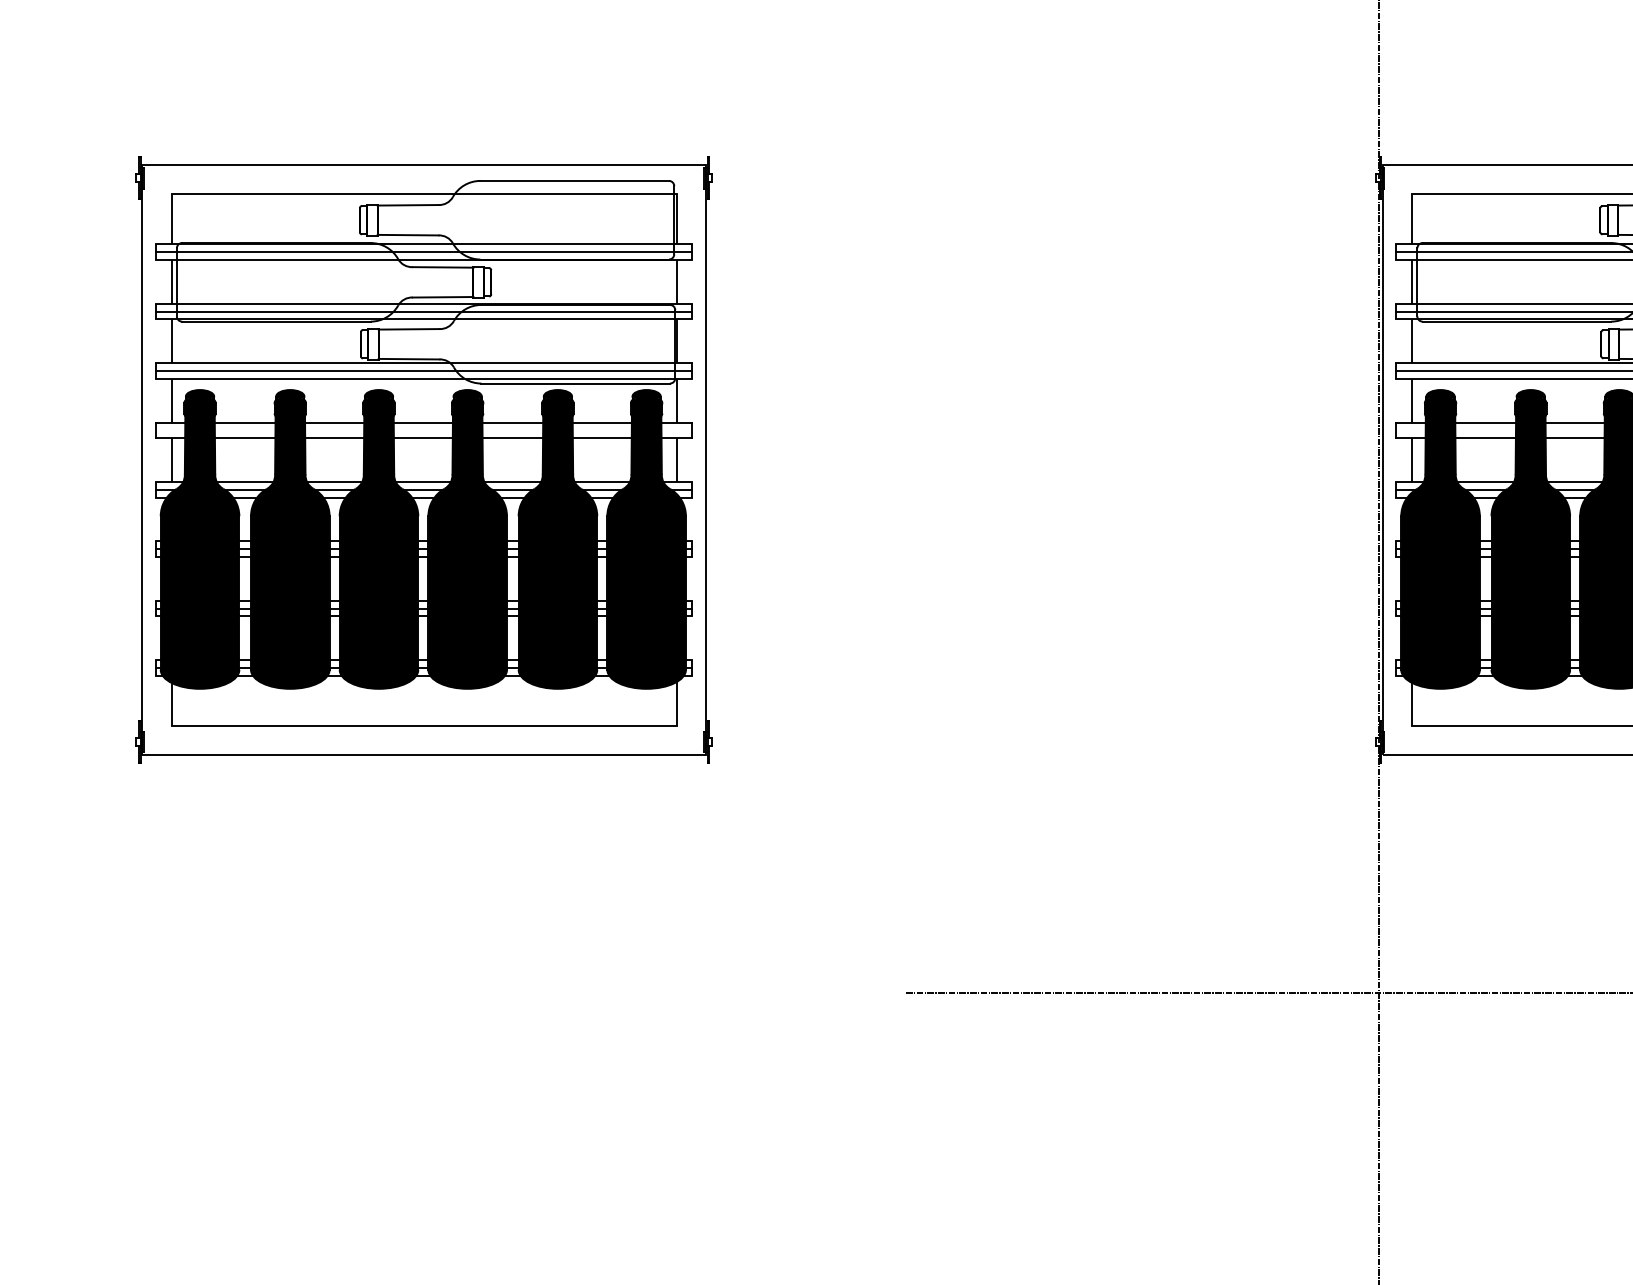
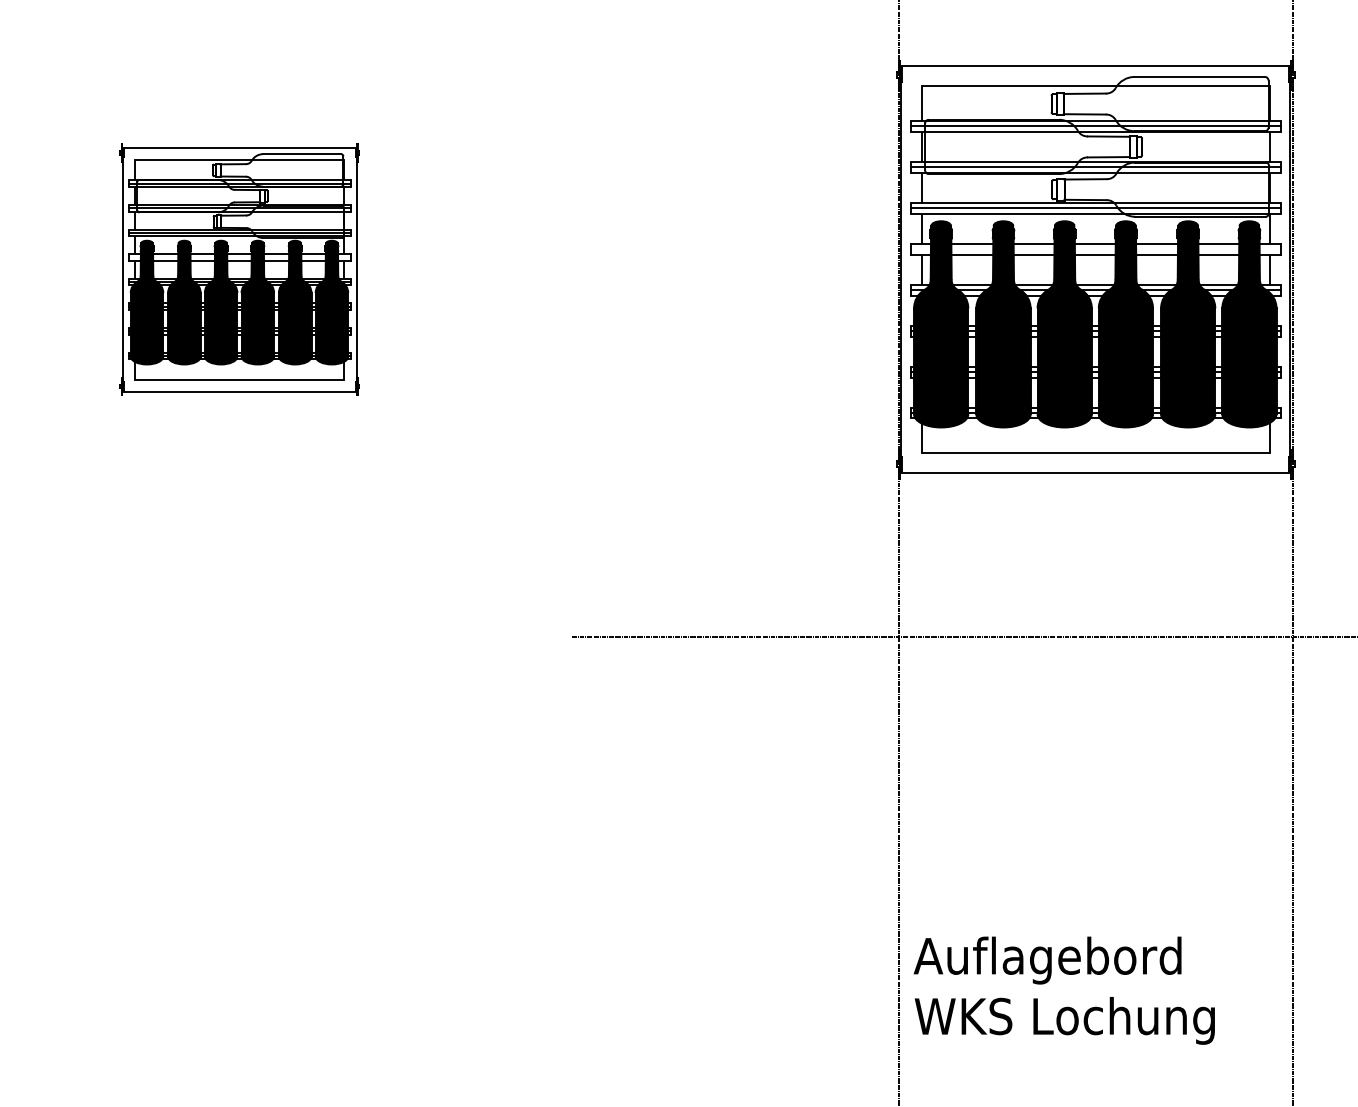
part: (423, 459) -> (239, 269), size x0.6

